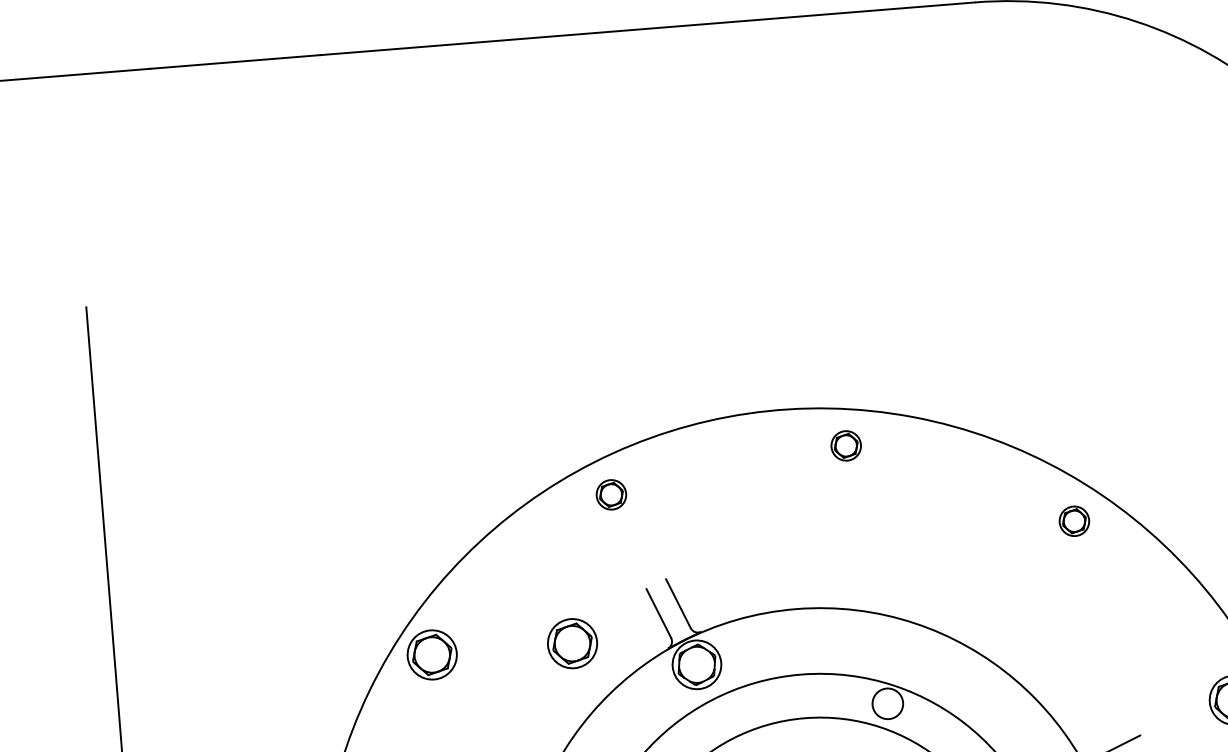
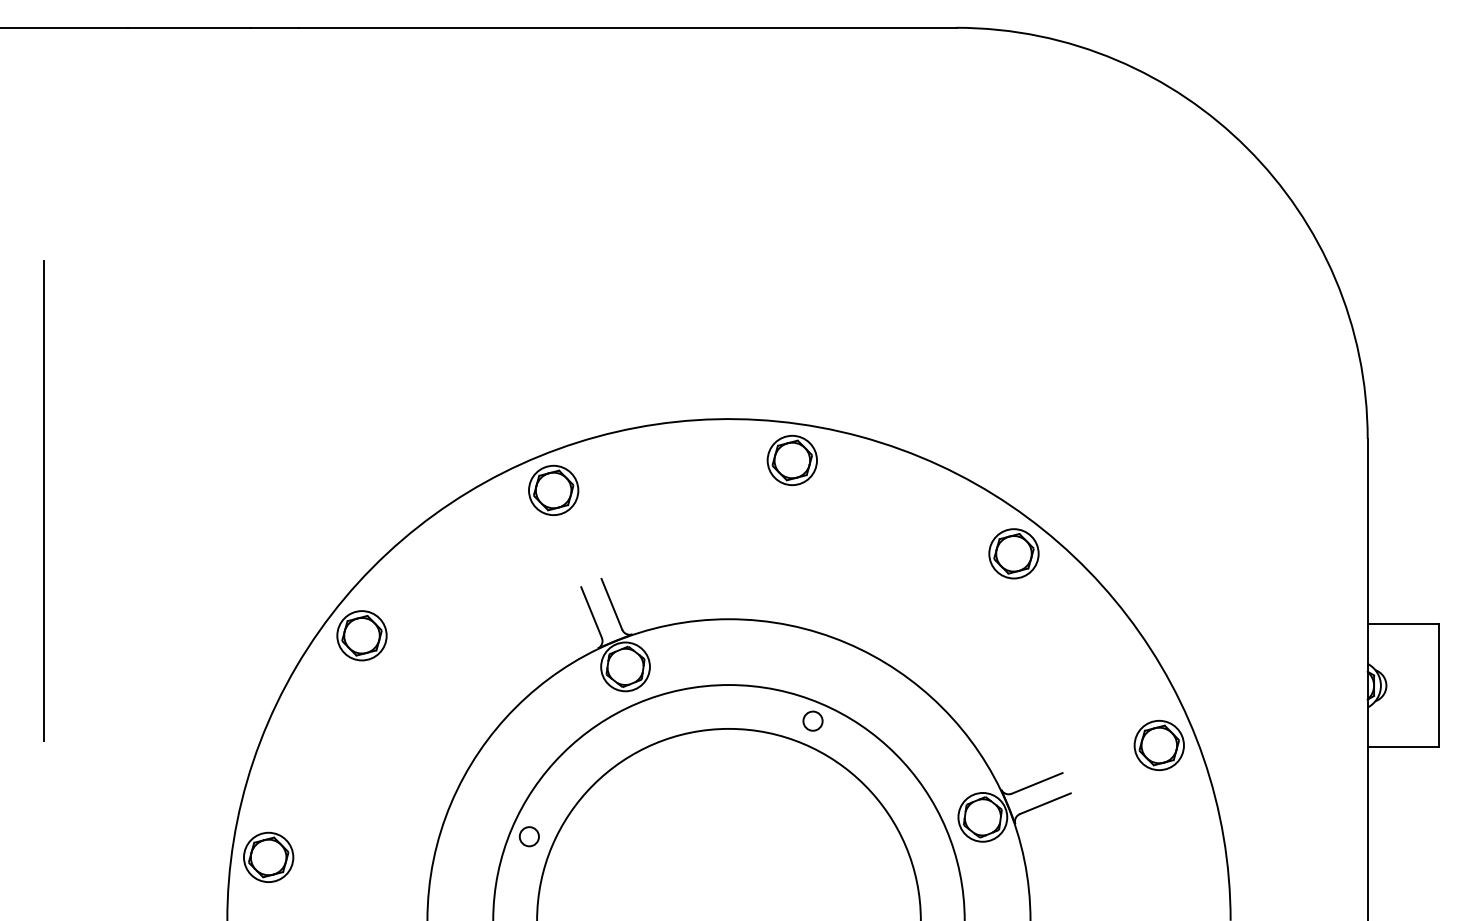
part: (845, 445) -> (791, 459), size x1.67
part: (611, 494) -> (553, 489), size x1.67
part: (1073, 520) -> (1013, 553), size x1.67
part: (572, 643) -> (502, 635), removed
circle: (887, 703) -> (812, 720), size x0.62

